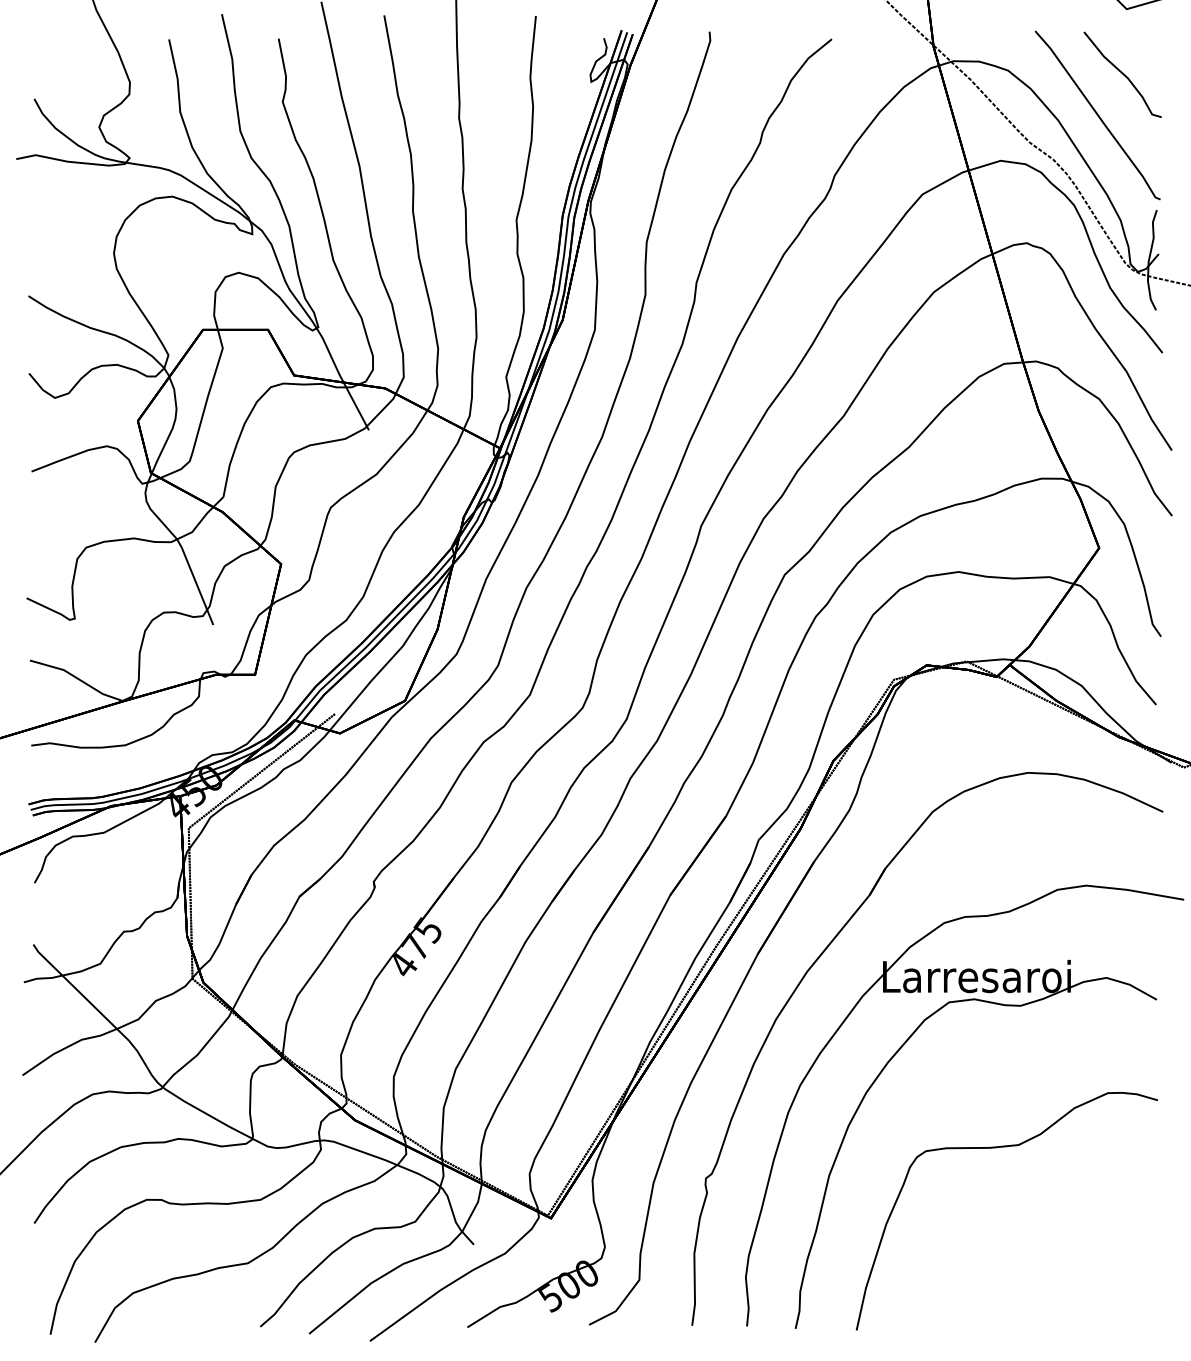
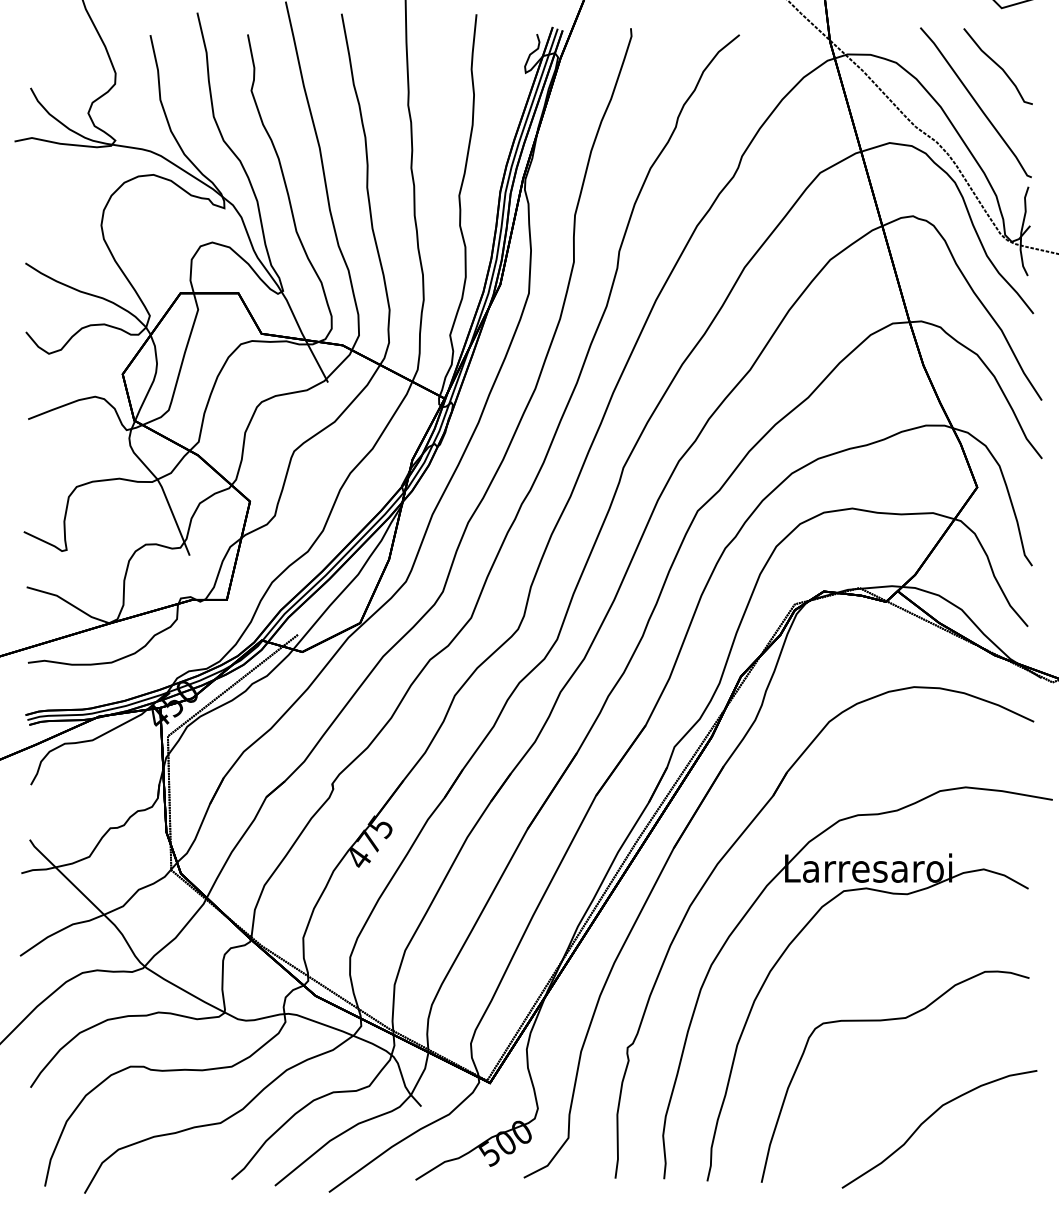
part: (1045, 1258) -> (929, 1118), added

